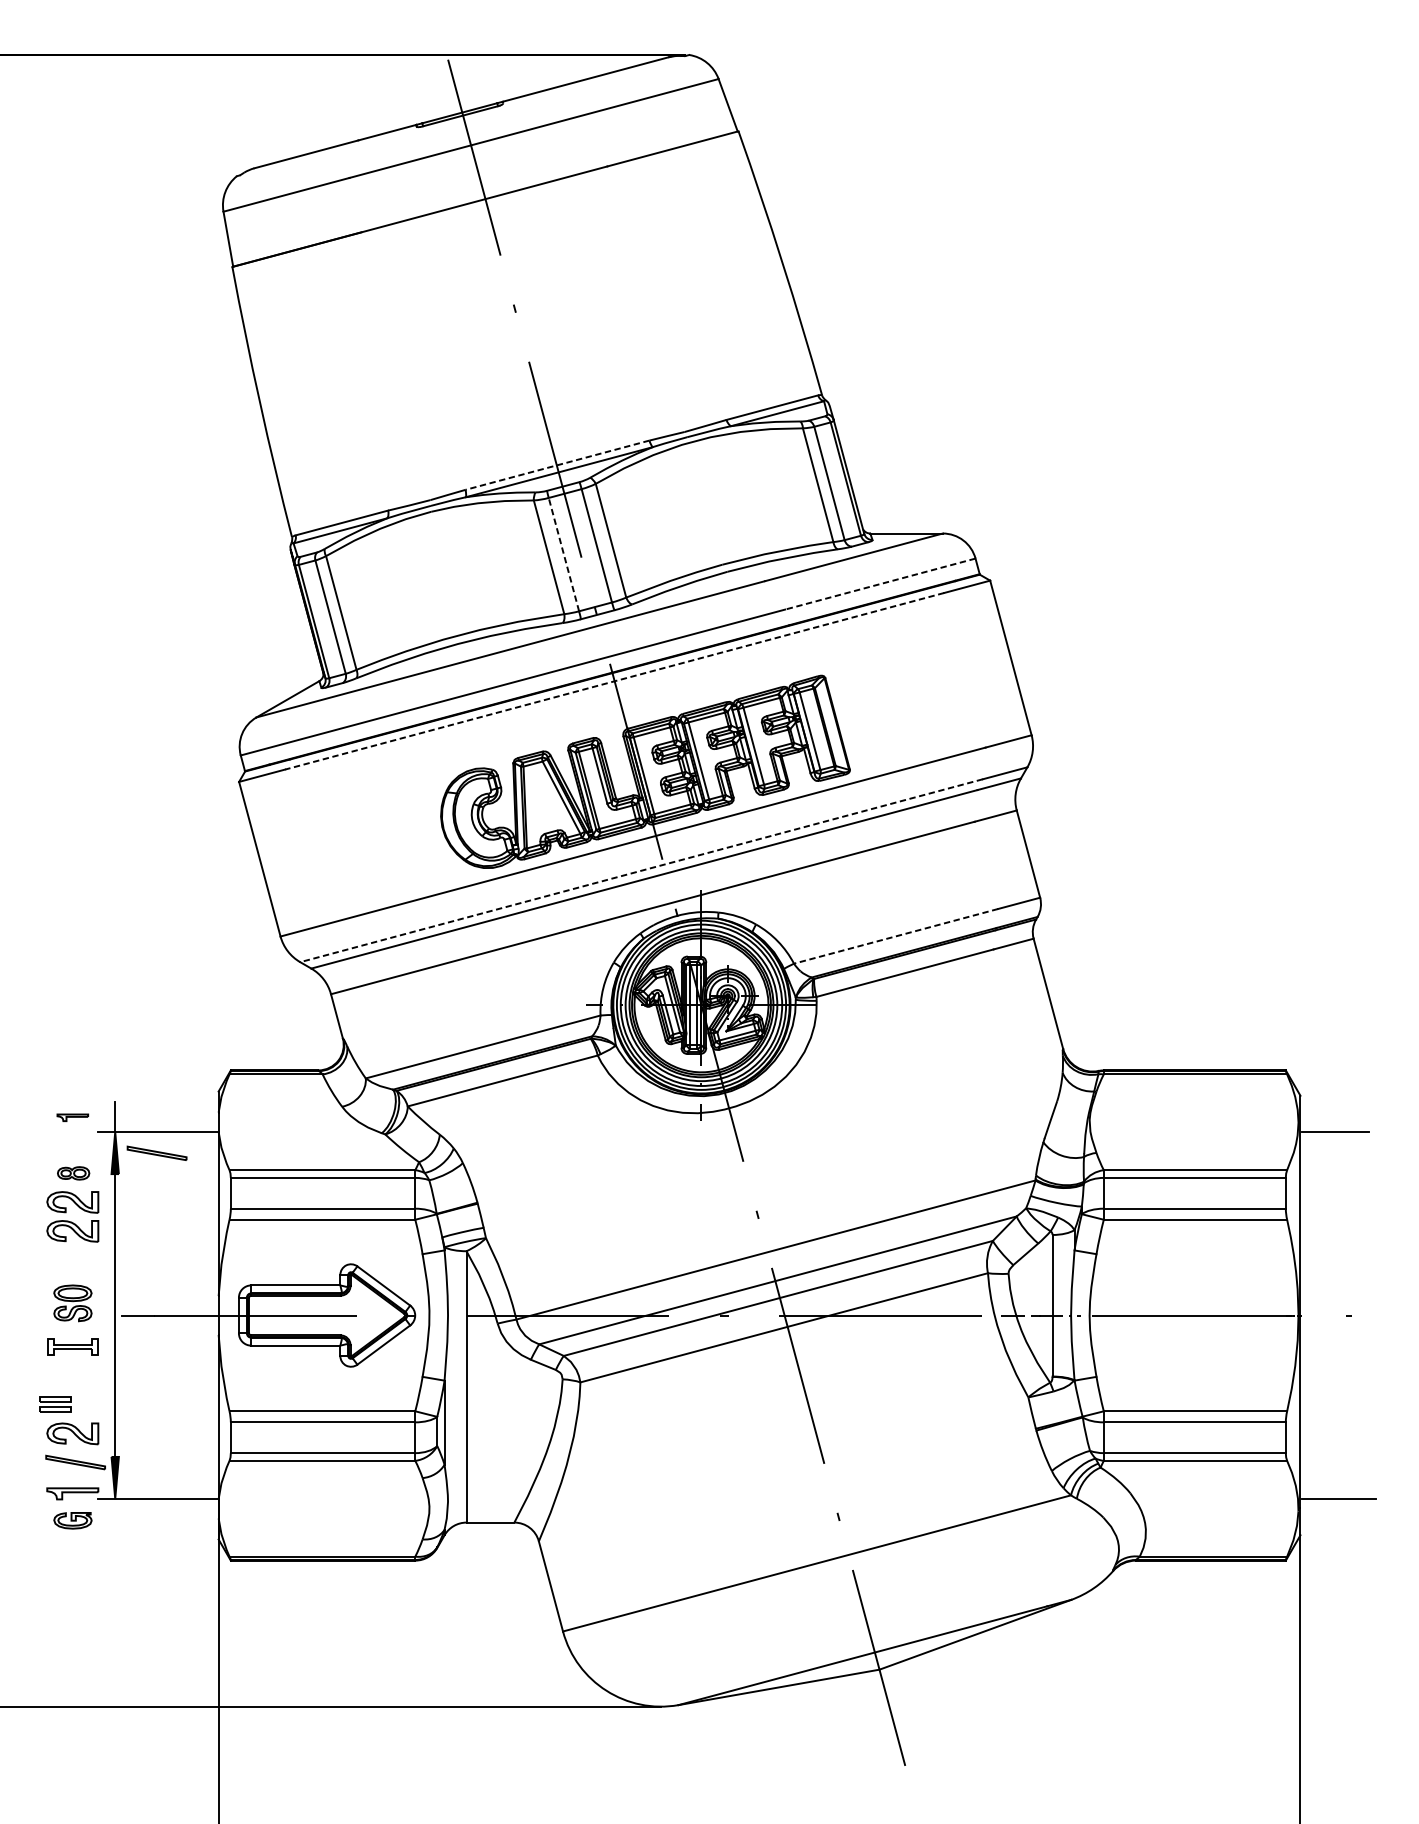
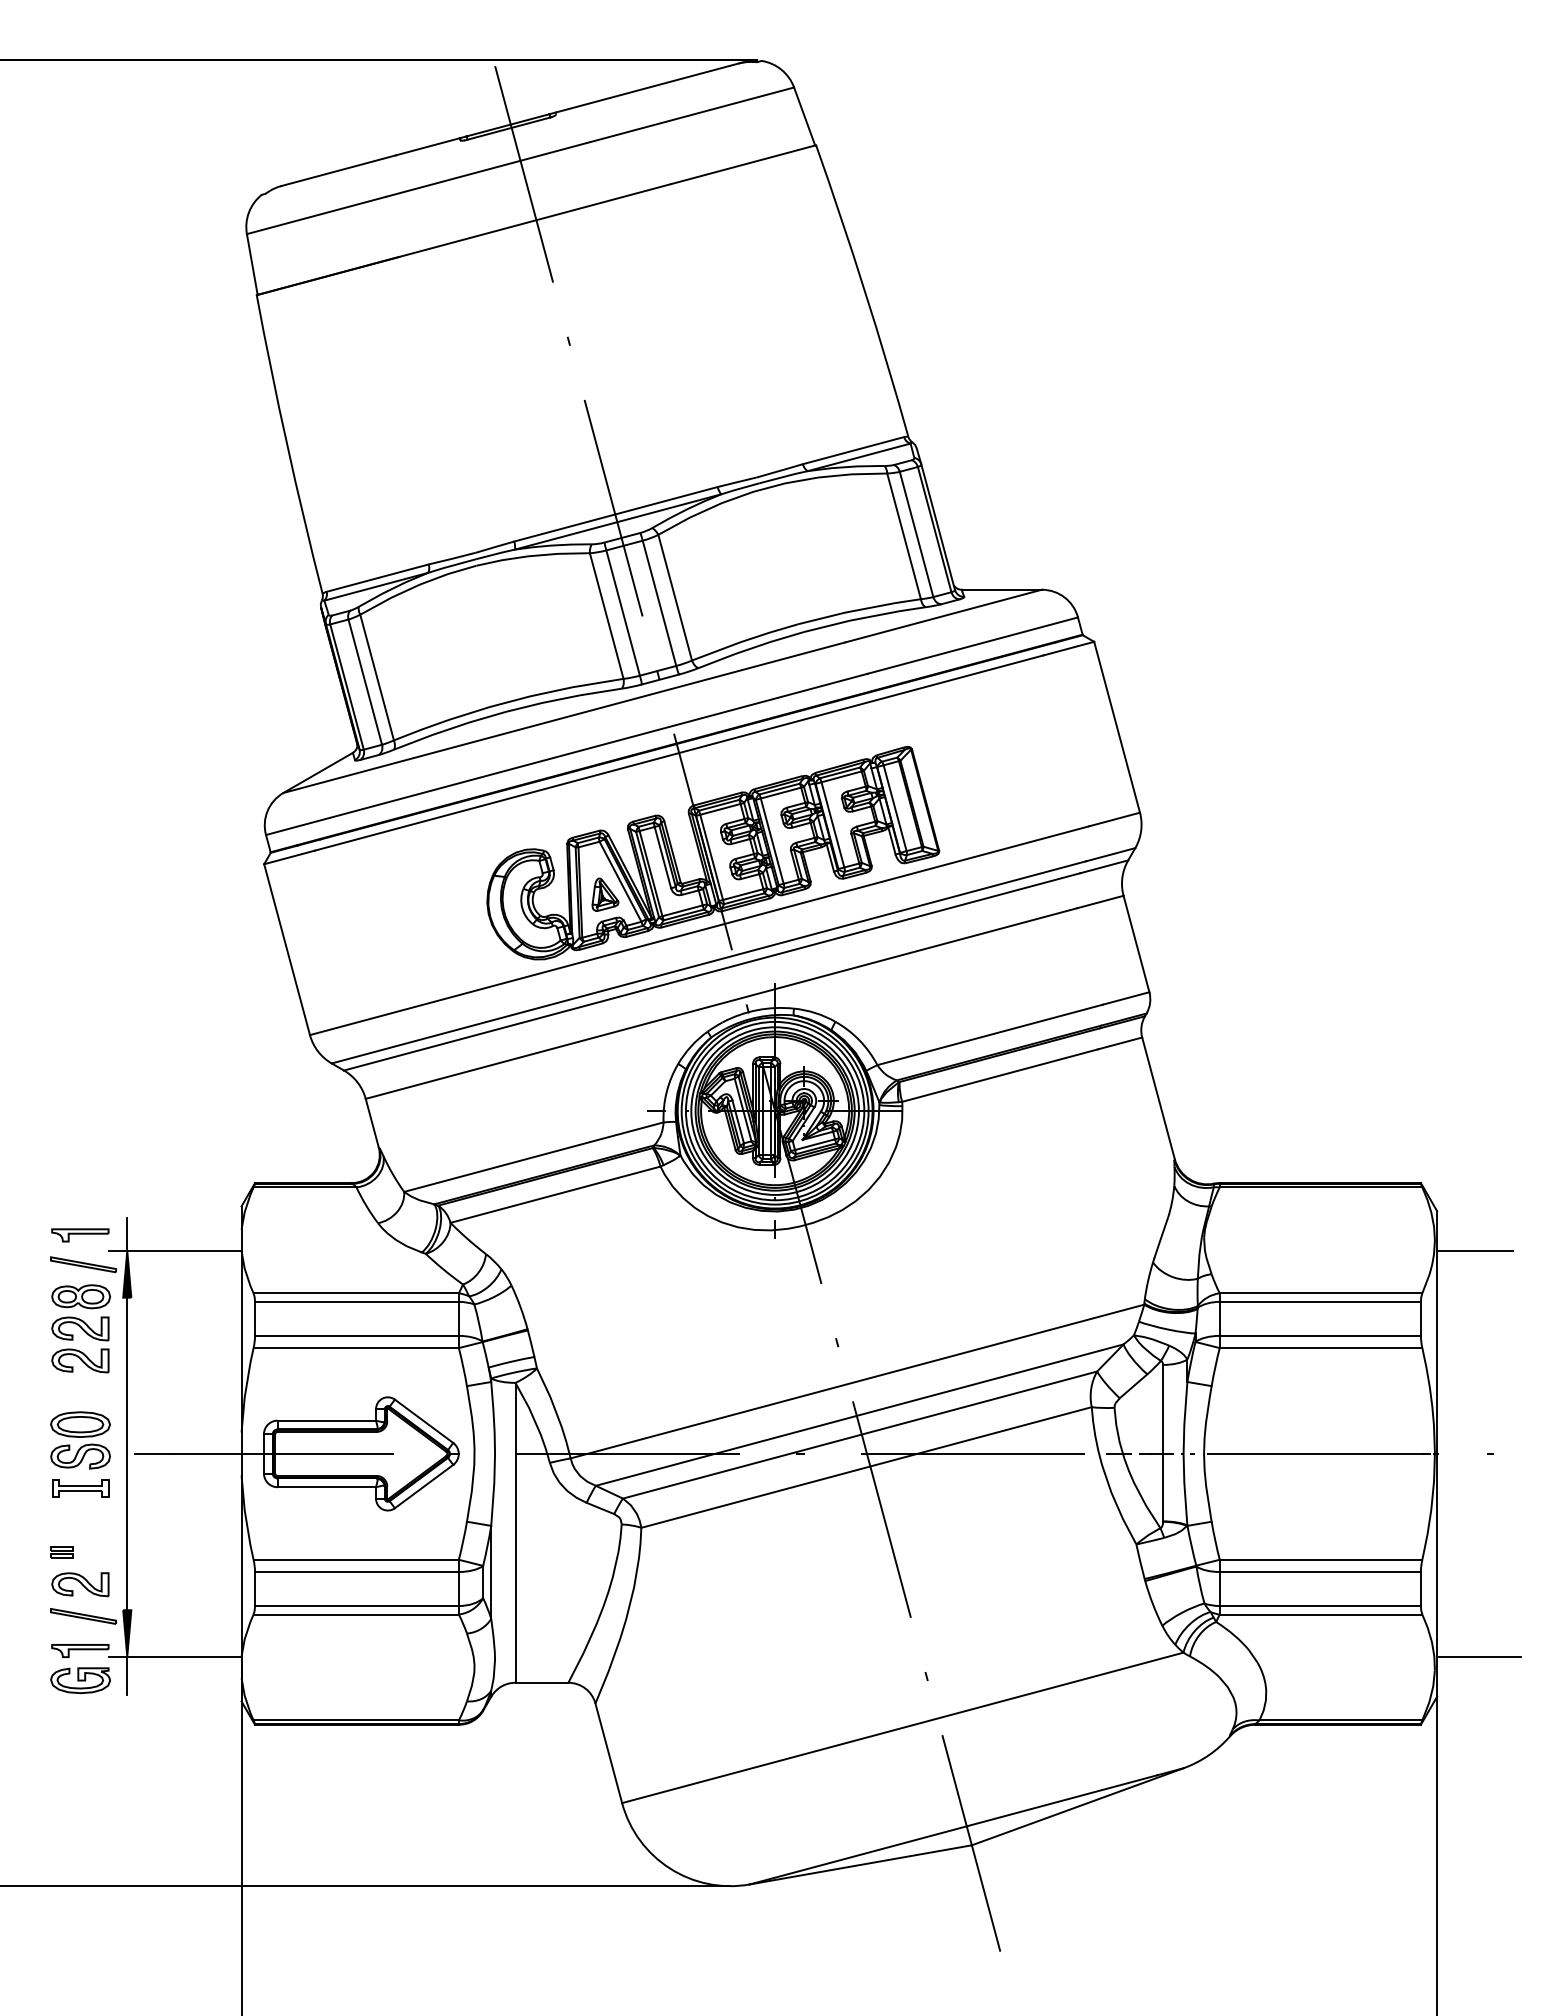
line: (557, 465) -> (615, 514), dashed -> solid
line: (564, 555) -> (623, 613), dashed -> solid
line: (880, 583) -> (972, 645), dashed -> solid
line: (614, 681) -> (678, 753), dashed -> solid
part: (547, 809) -> (605, 894), added
line: (641, 870) -> (708, 962), dashed -> solid
line: (896, 935) -> (990, 1034), dashed -> solid
part: (72, 1117) -> (80, 1235), size x1.67
part: (157, 1153) -> (83, 1264), moved
part: (73, 1173) -> (81, 1296), size x1.67
part: (72, 1303) -> (80, 1440), size x1.43
part: (55, 1404) -> (61, 1552), size x0.62
line: (115, 1516) -> (127, 1675), added
part: (72, 1520) -> (80, 1680), size x1.43

